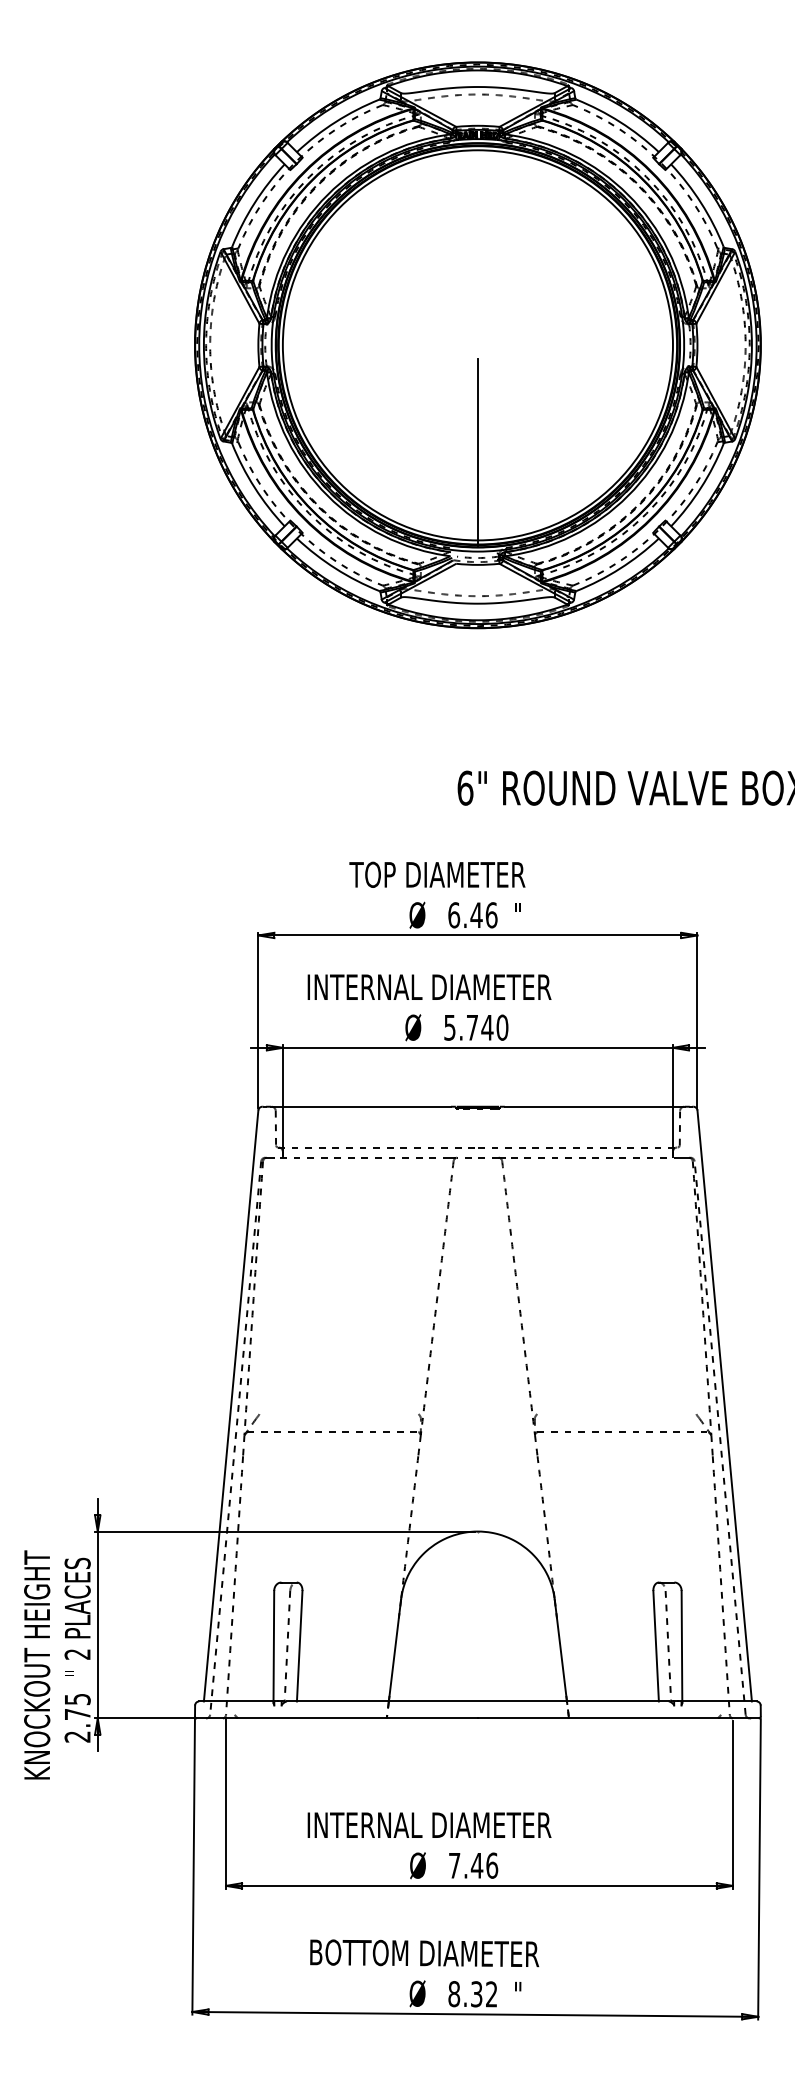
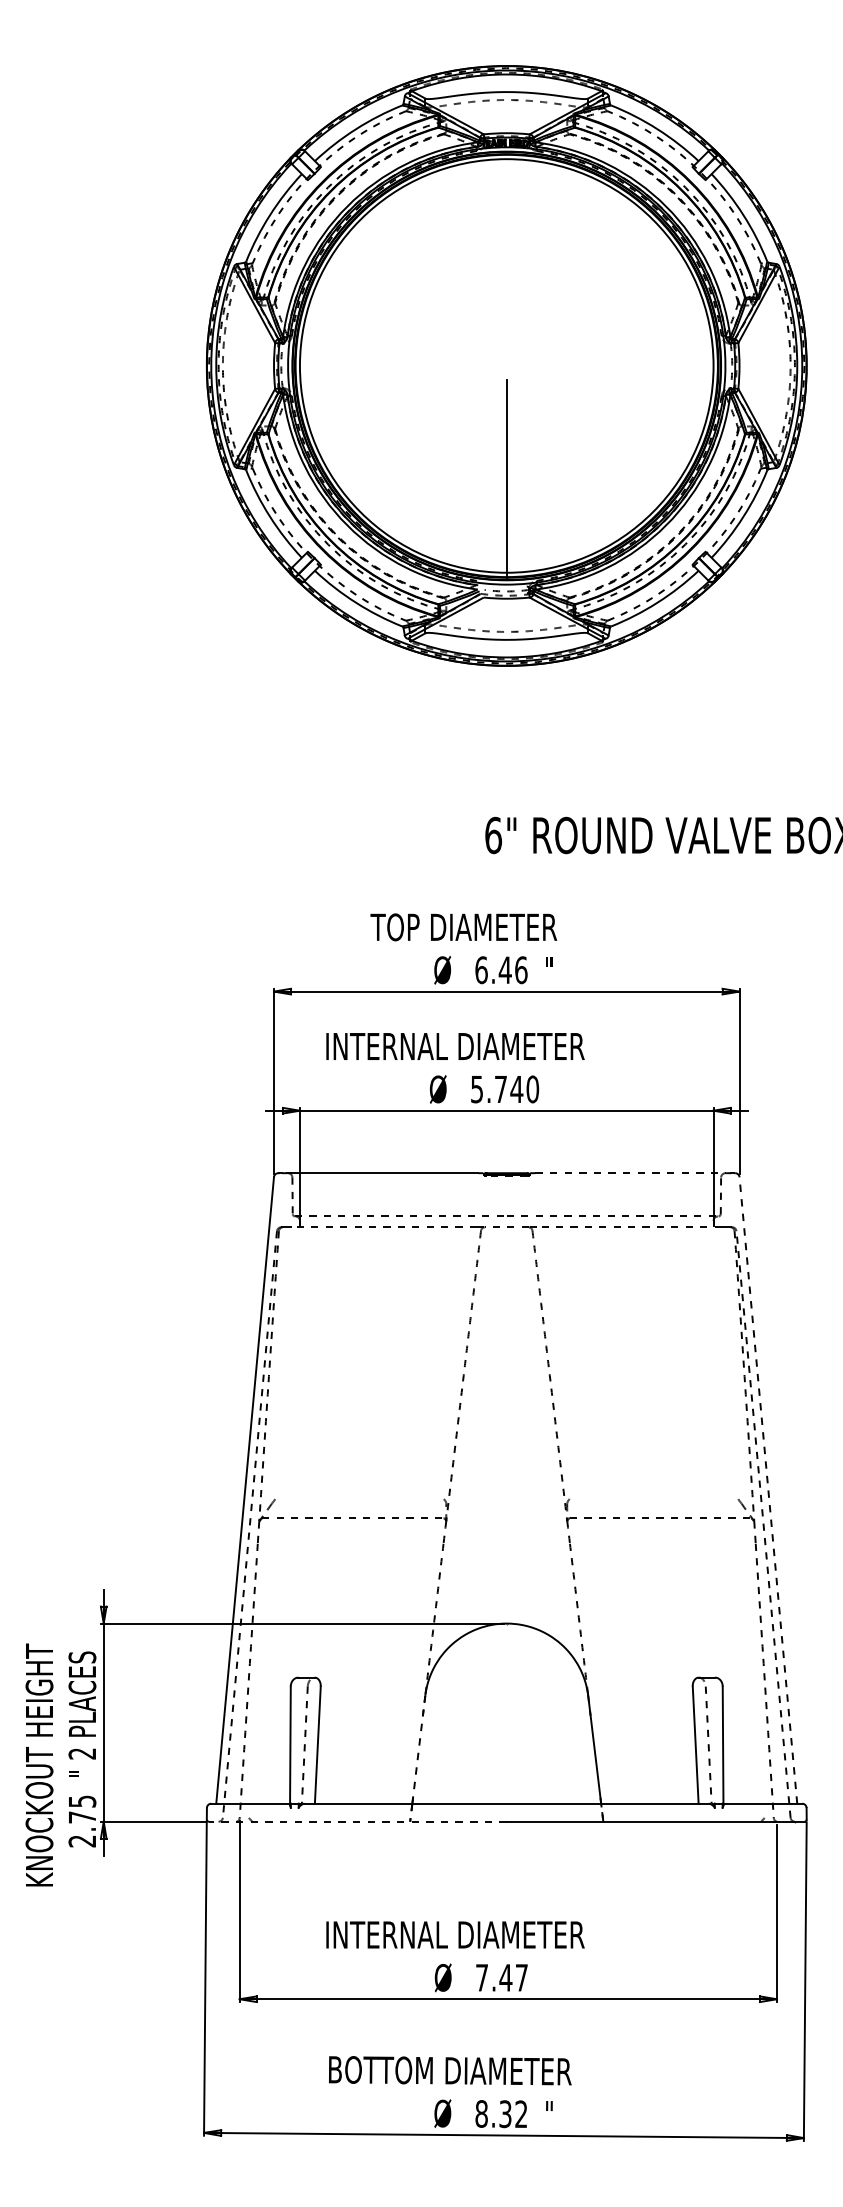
line: (594, 1106) -> (630, 1172), solid -> dashed
line: (724, 1405) -> (768, 1489), solid -> dashed
line: (395, 1650) -> (419, 1749), solid -> dashed
line: (336, 1718) -> (356, 1821), solid -> dashed
text: (492, 1865) -> (522, 1977), 7.46 -> 7.47

